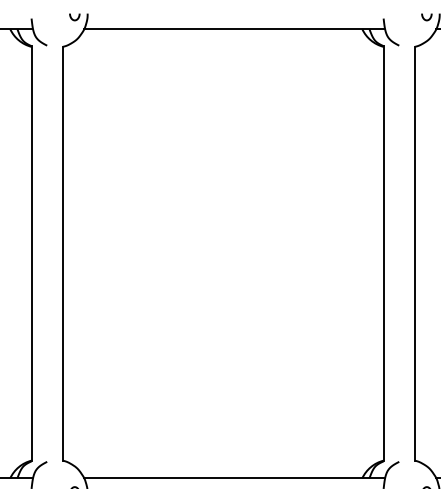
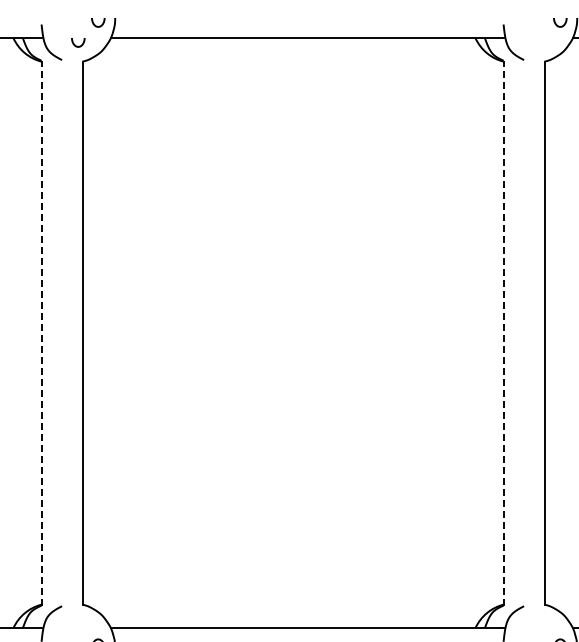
curve: (58, 34) -> (77, 45), added
line: (31, 253) -> (41, 332), solid -> dashed
line: (383, 253) -> (503, 332), solid -> dashed

